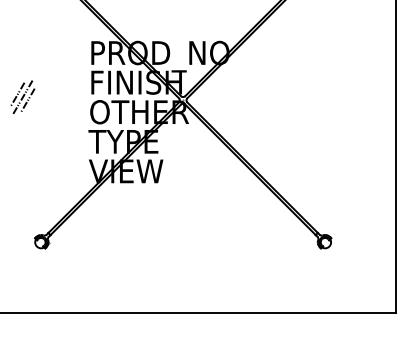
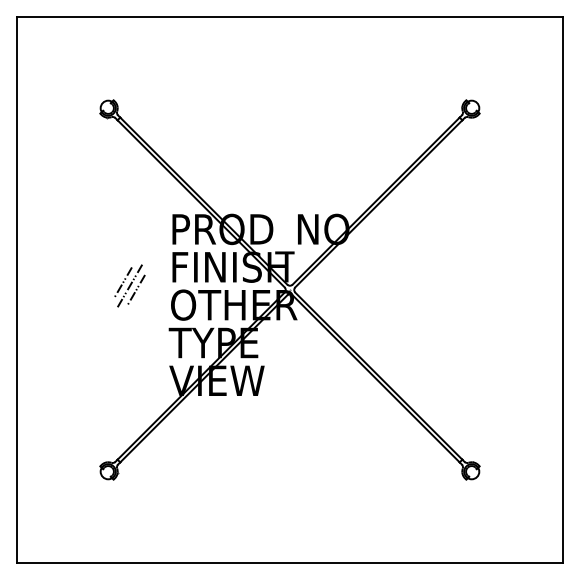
part: (22, 96) -> (129, 285), moved

